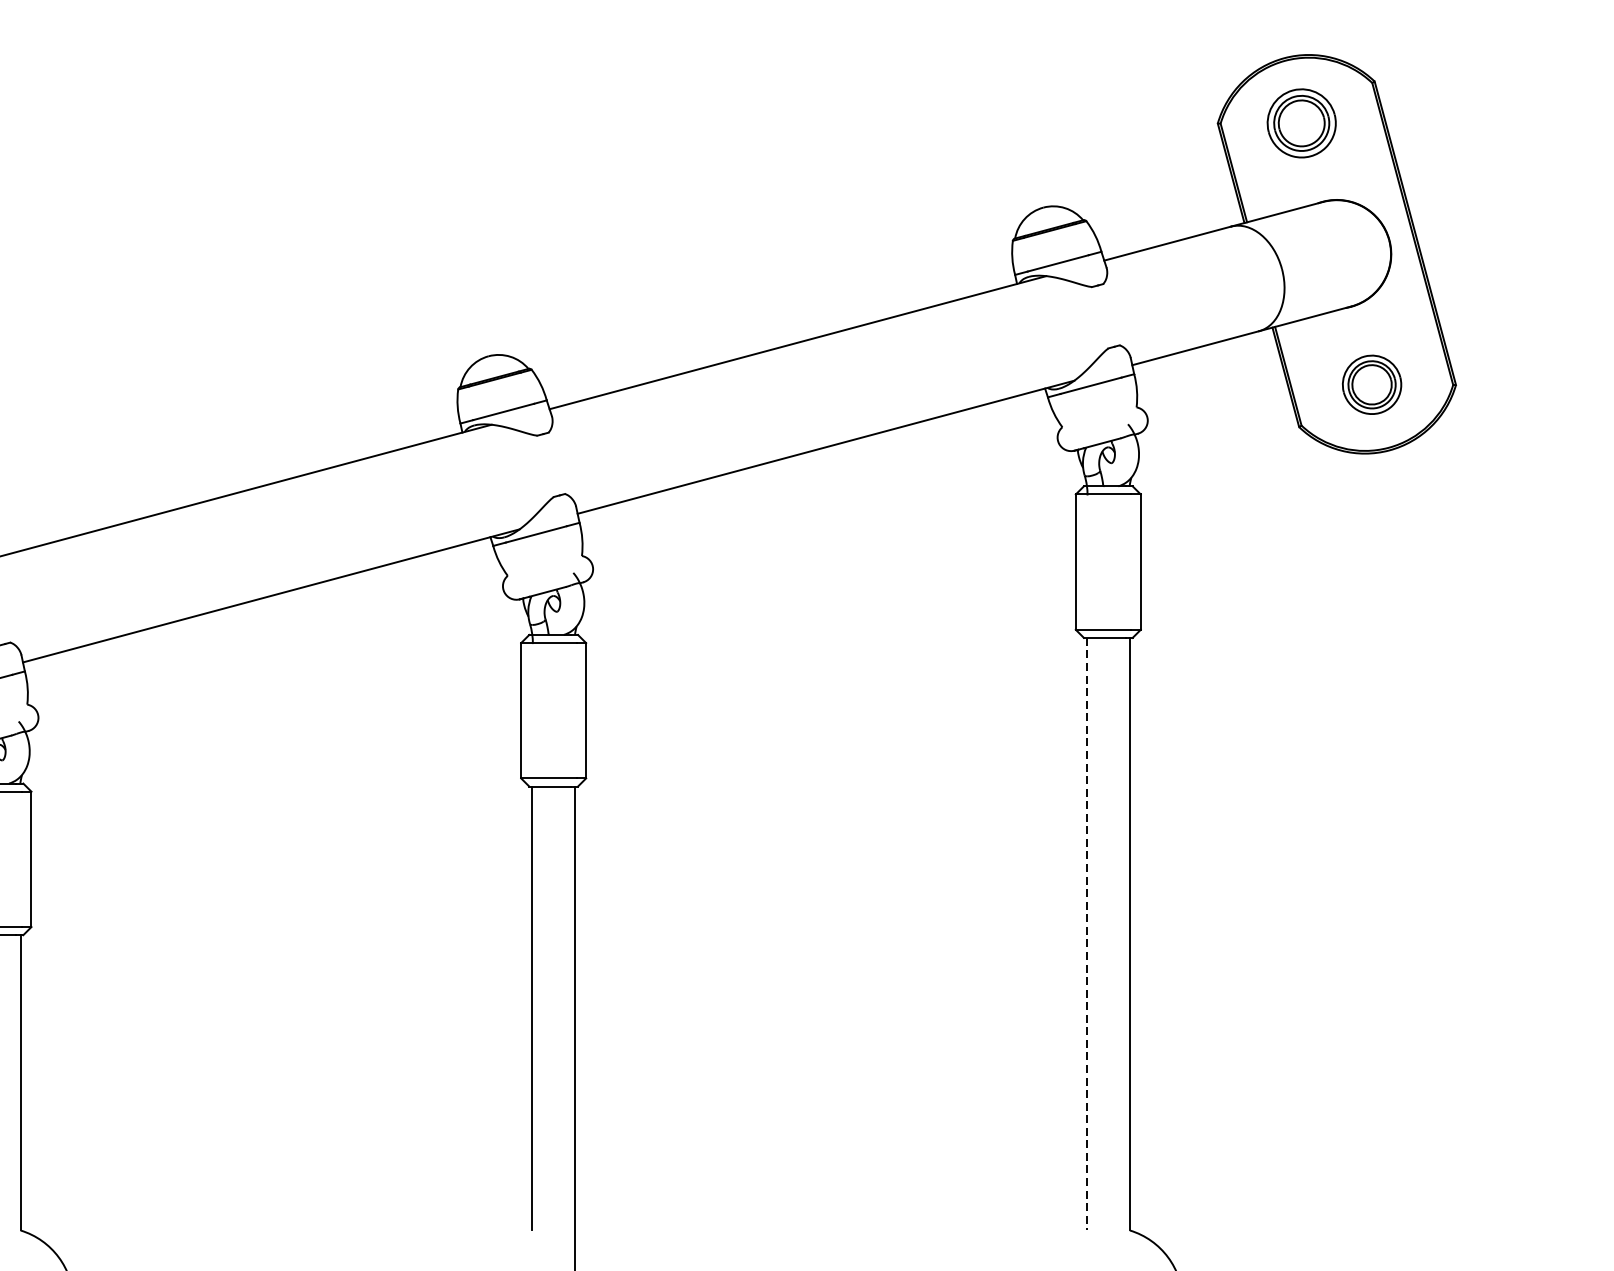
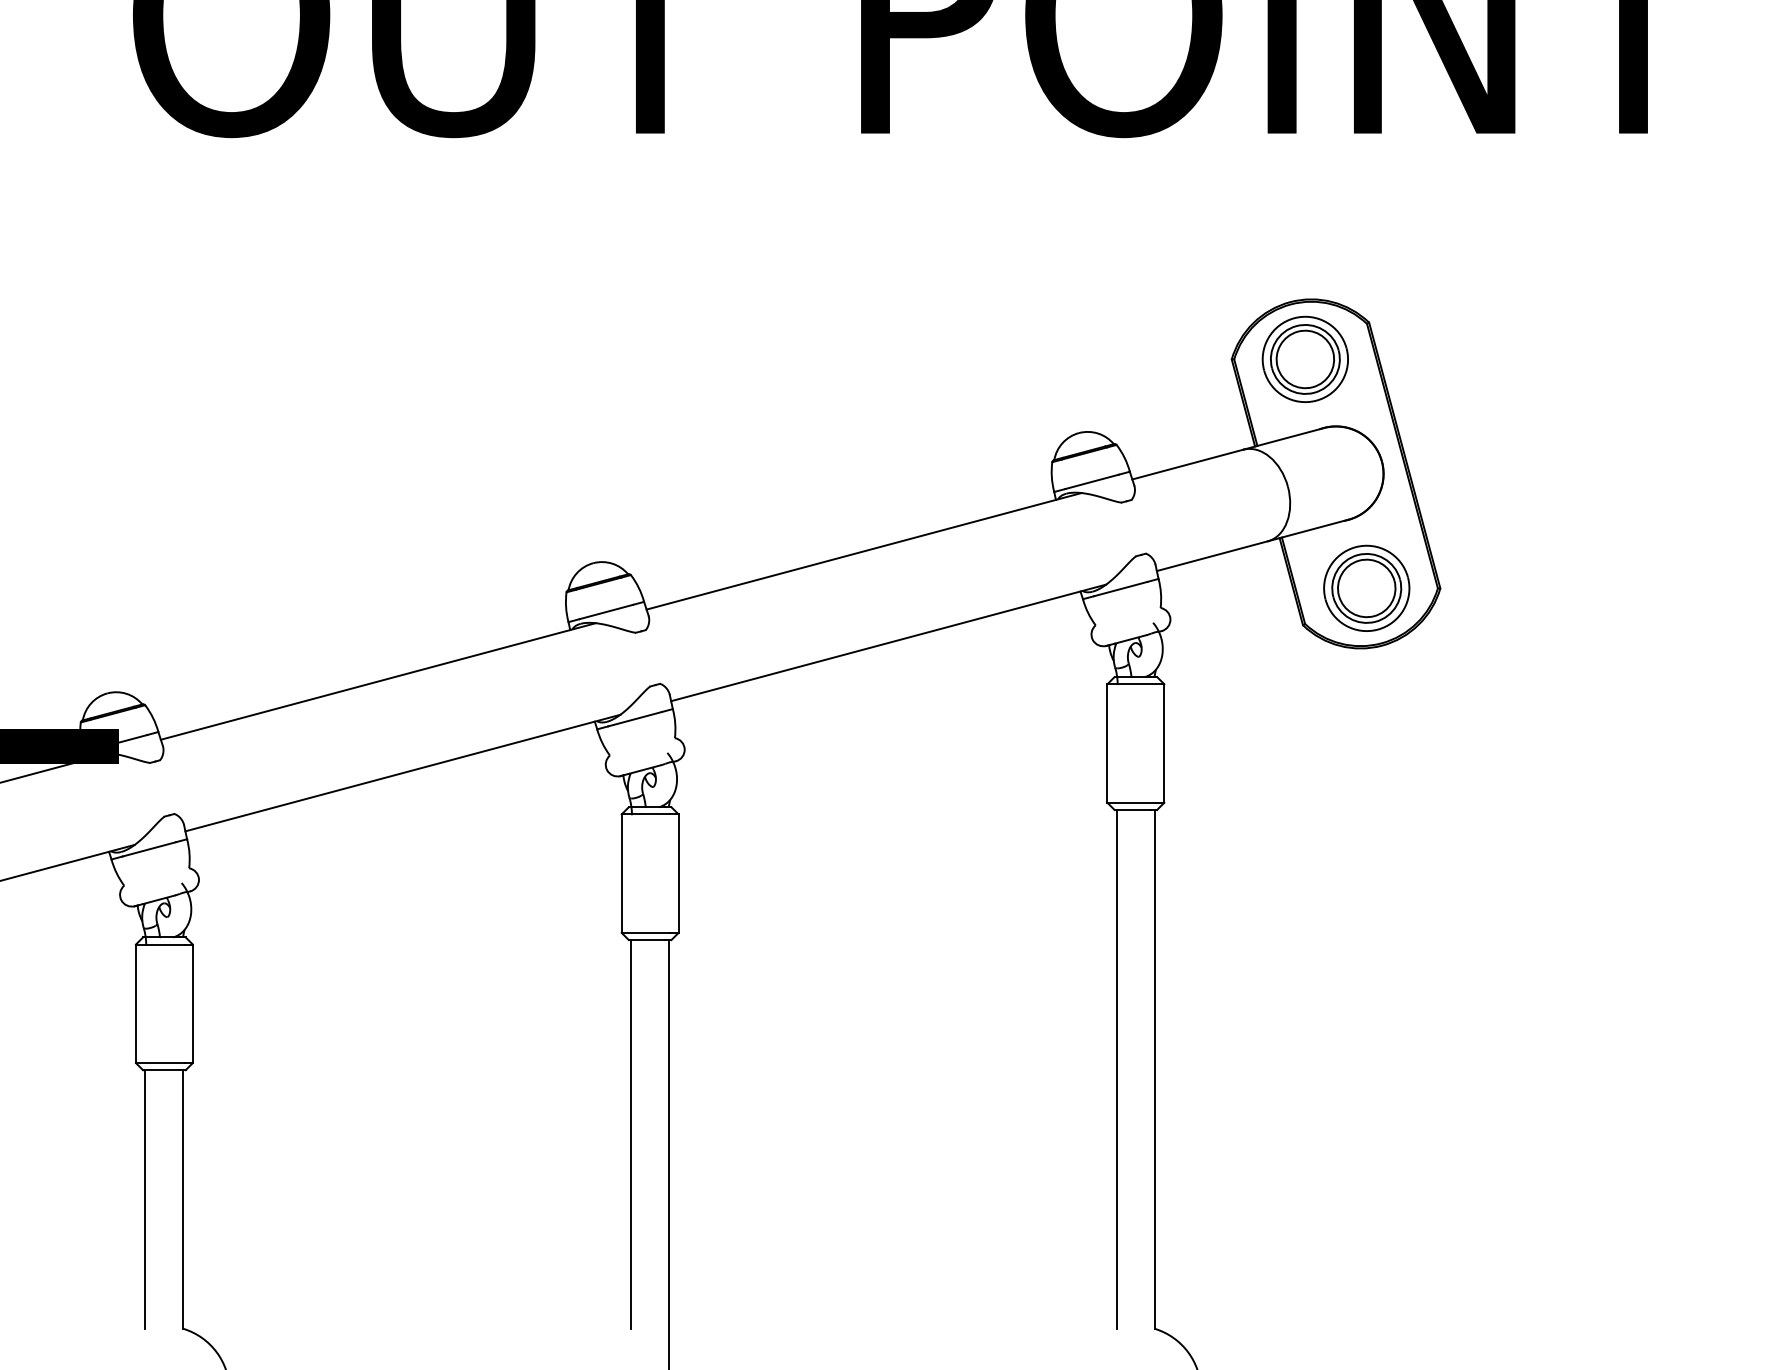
part: (1300, 122) -> (1304, 358), size x1.43
part: (1371, 383) -> (1366, 587), size x1.67
line: (1086, 934) -> (1116, 1069), dashed -> solid

